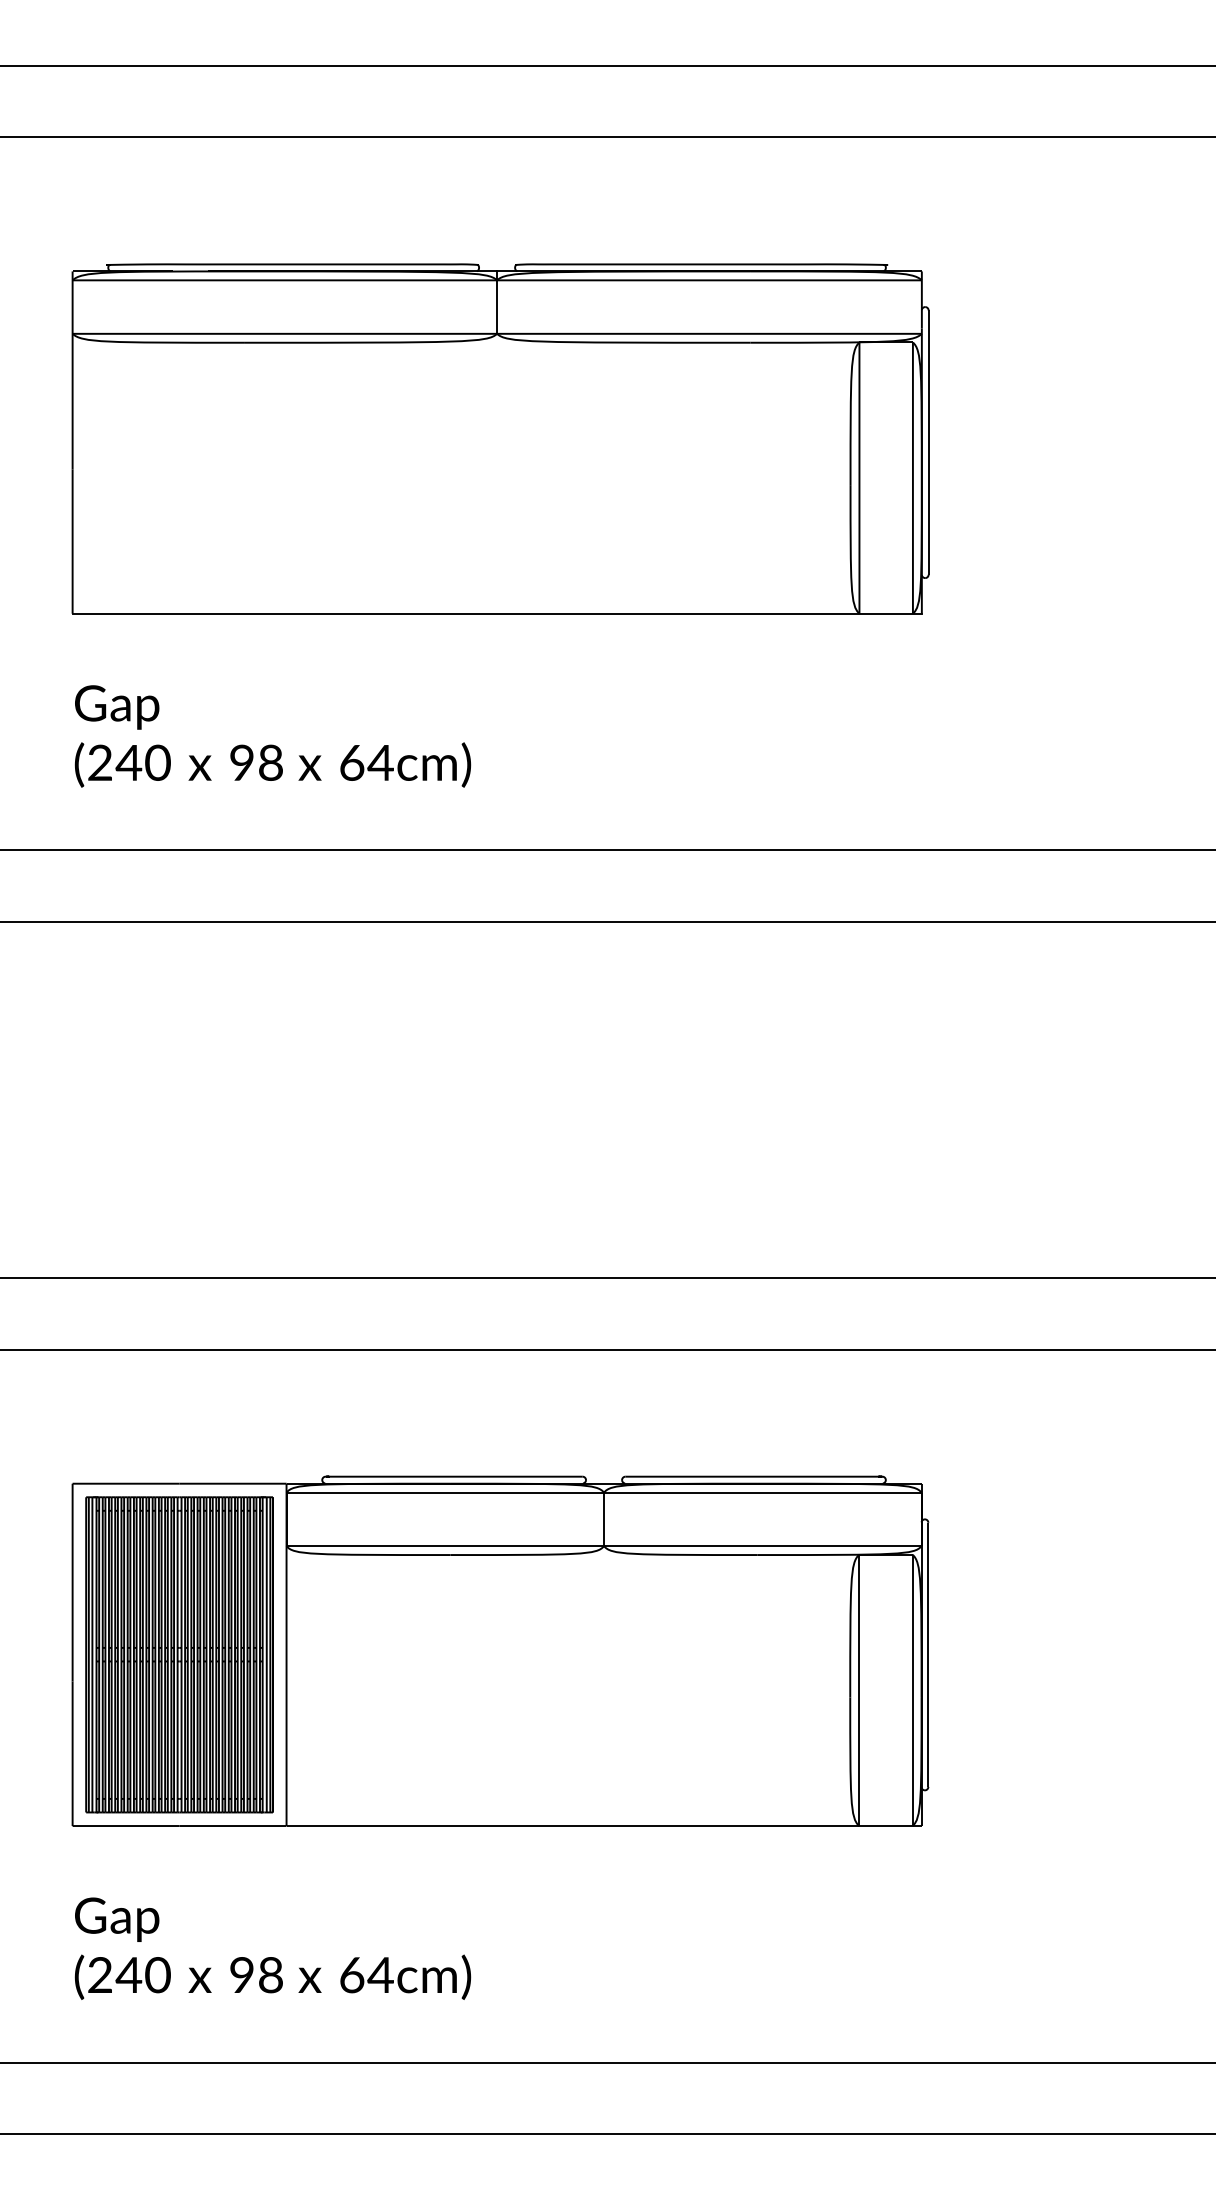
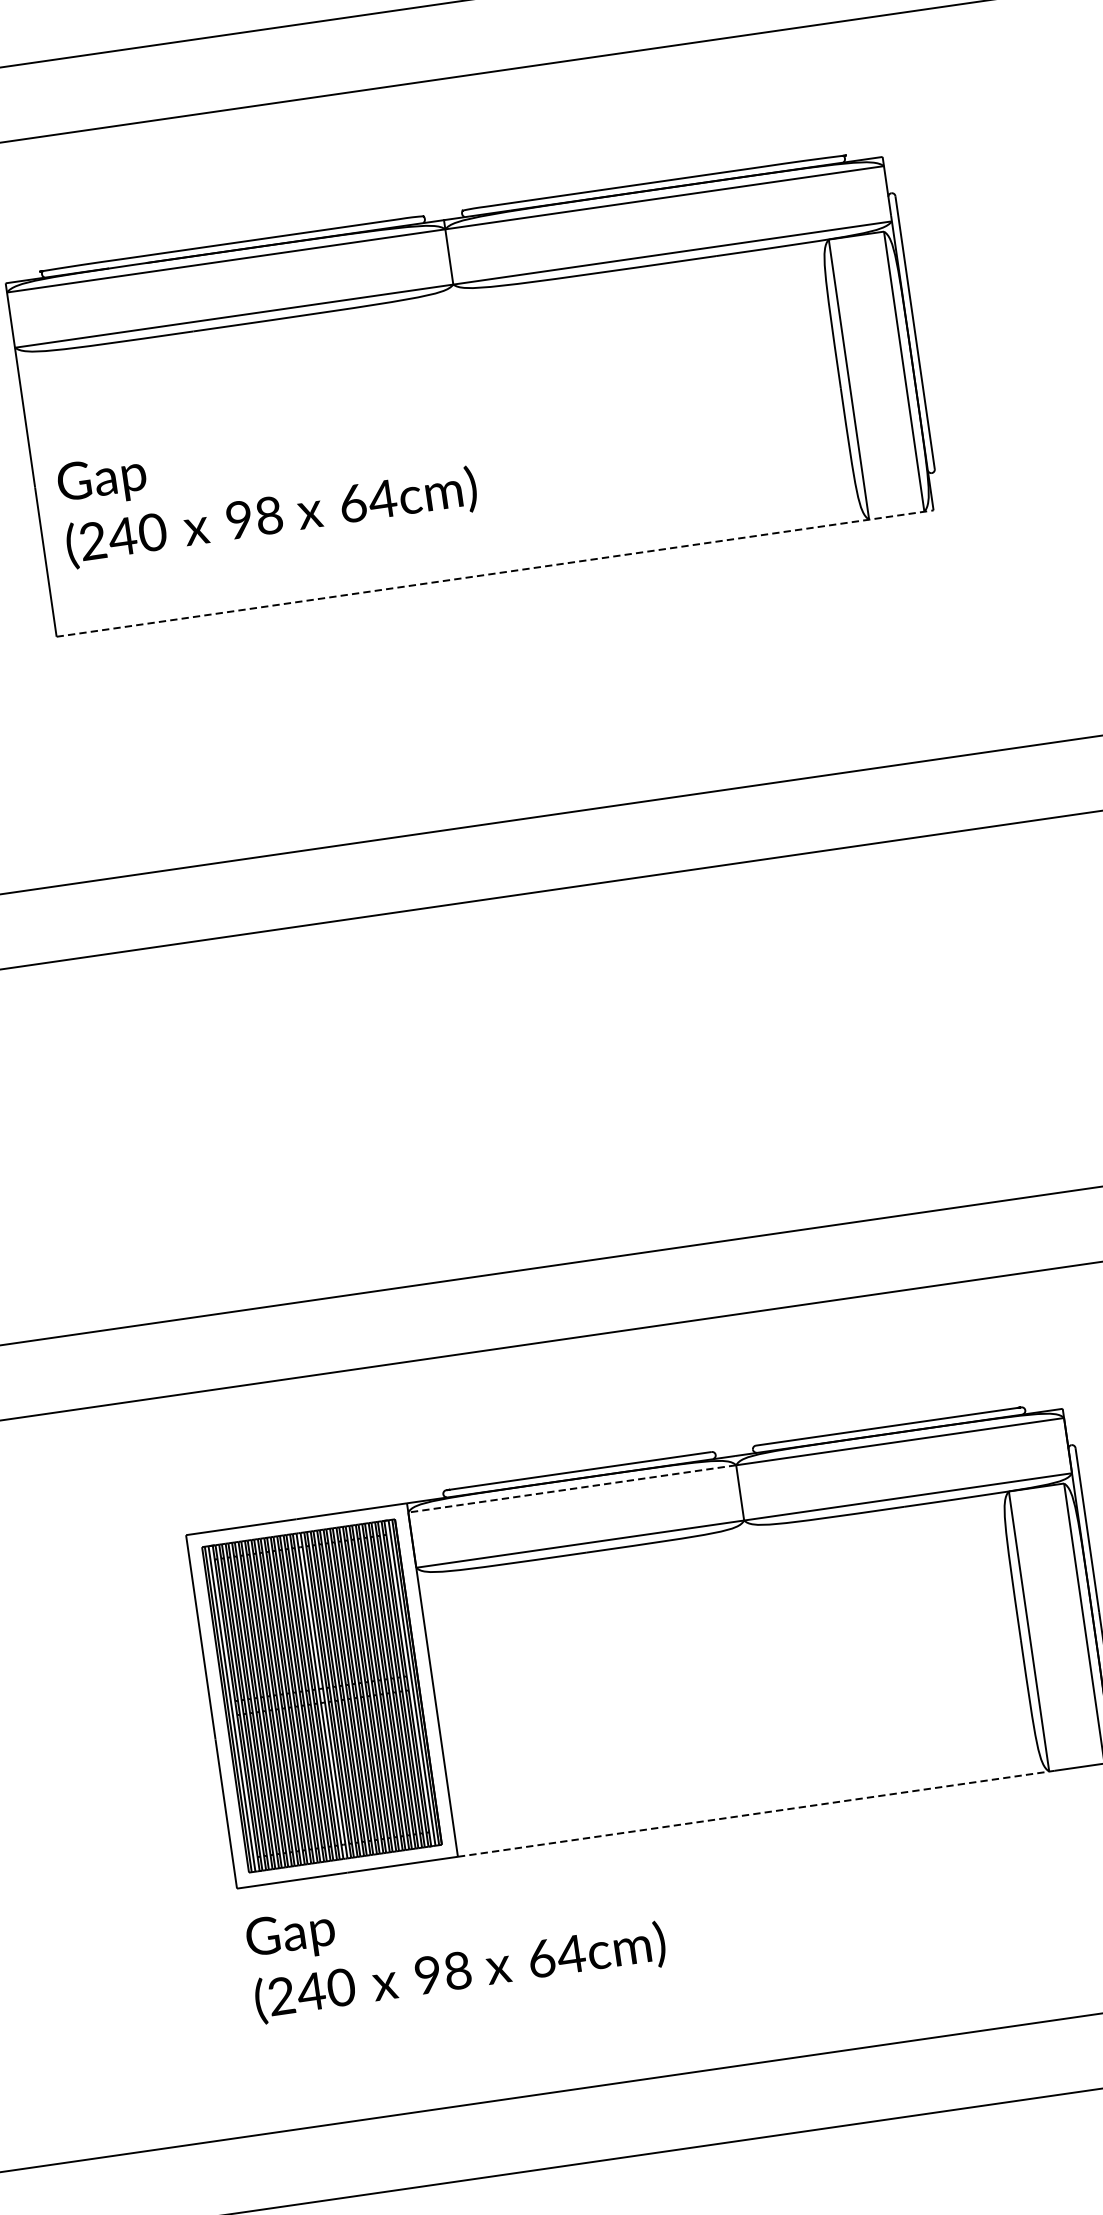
line: (497, 613) -> (495, 573), solid -> dashed
text: (272, 736) -> (266, 488), moved
line: (445, 1492) -> (572, 1488), solid -> dashed
line: (575, 1826) -> (756, 1814), solid -> dashed
text: (272, 1948) -> (455, 1943), moved

